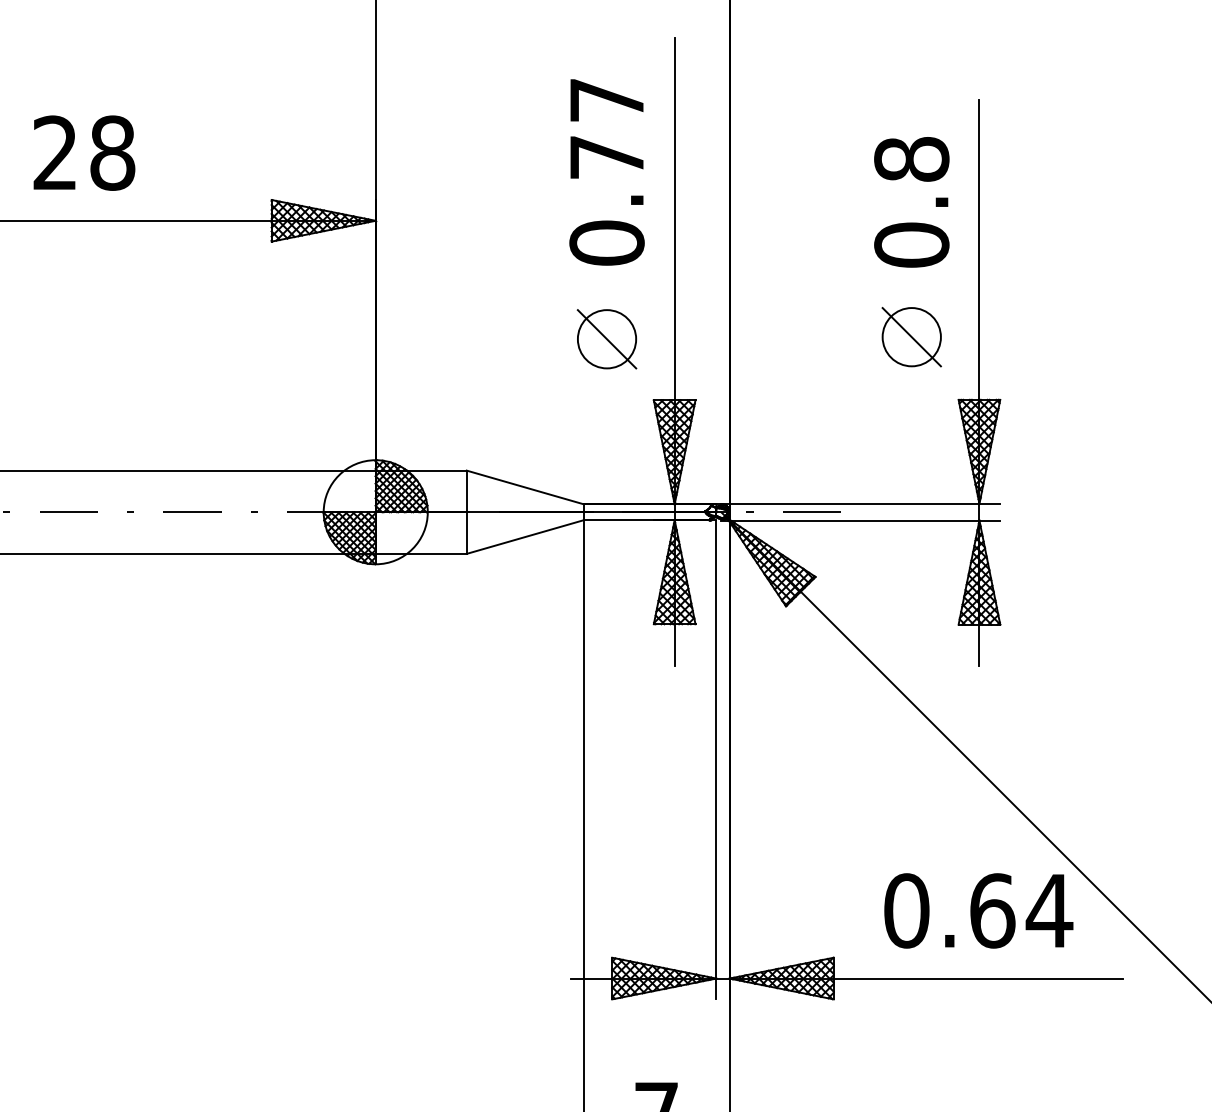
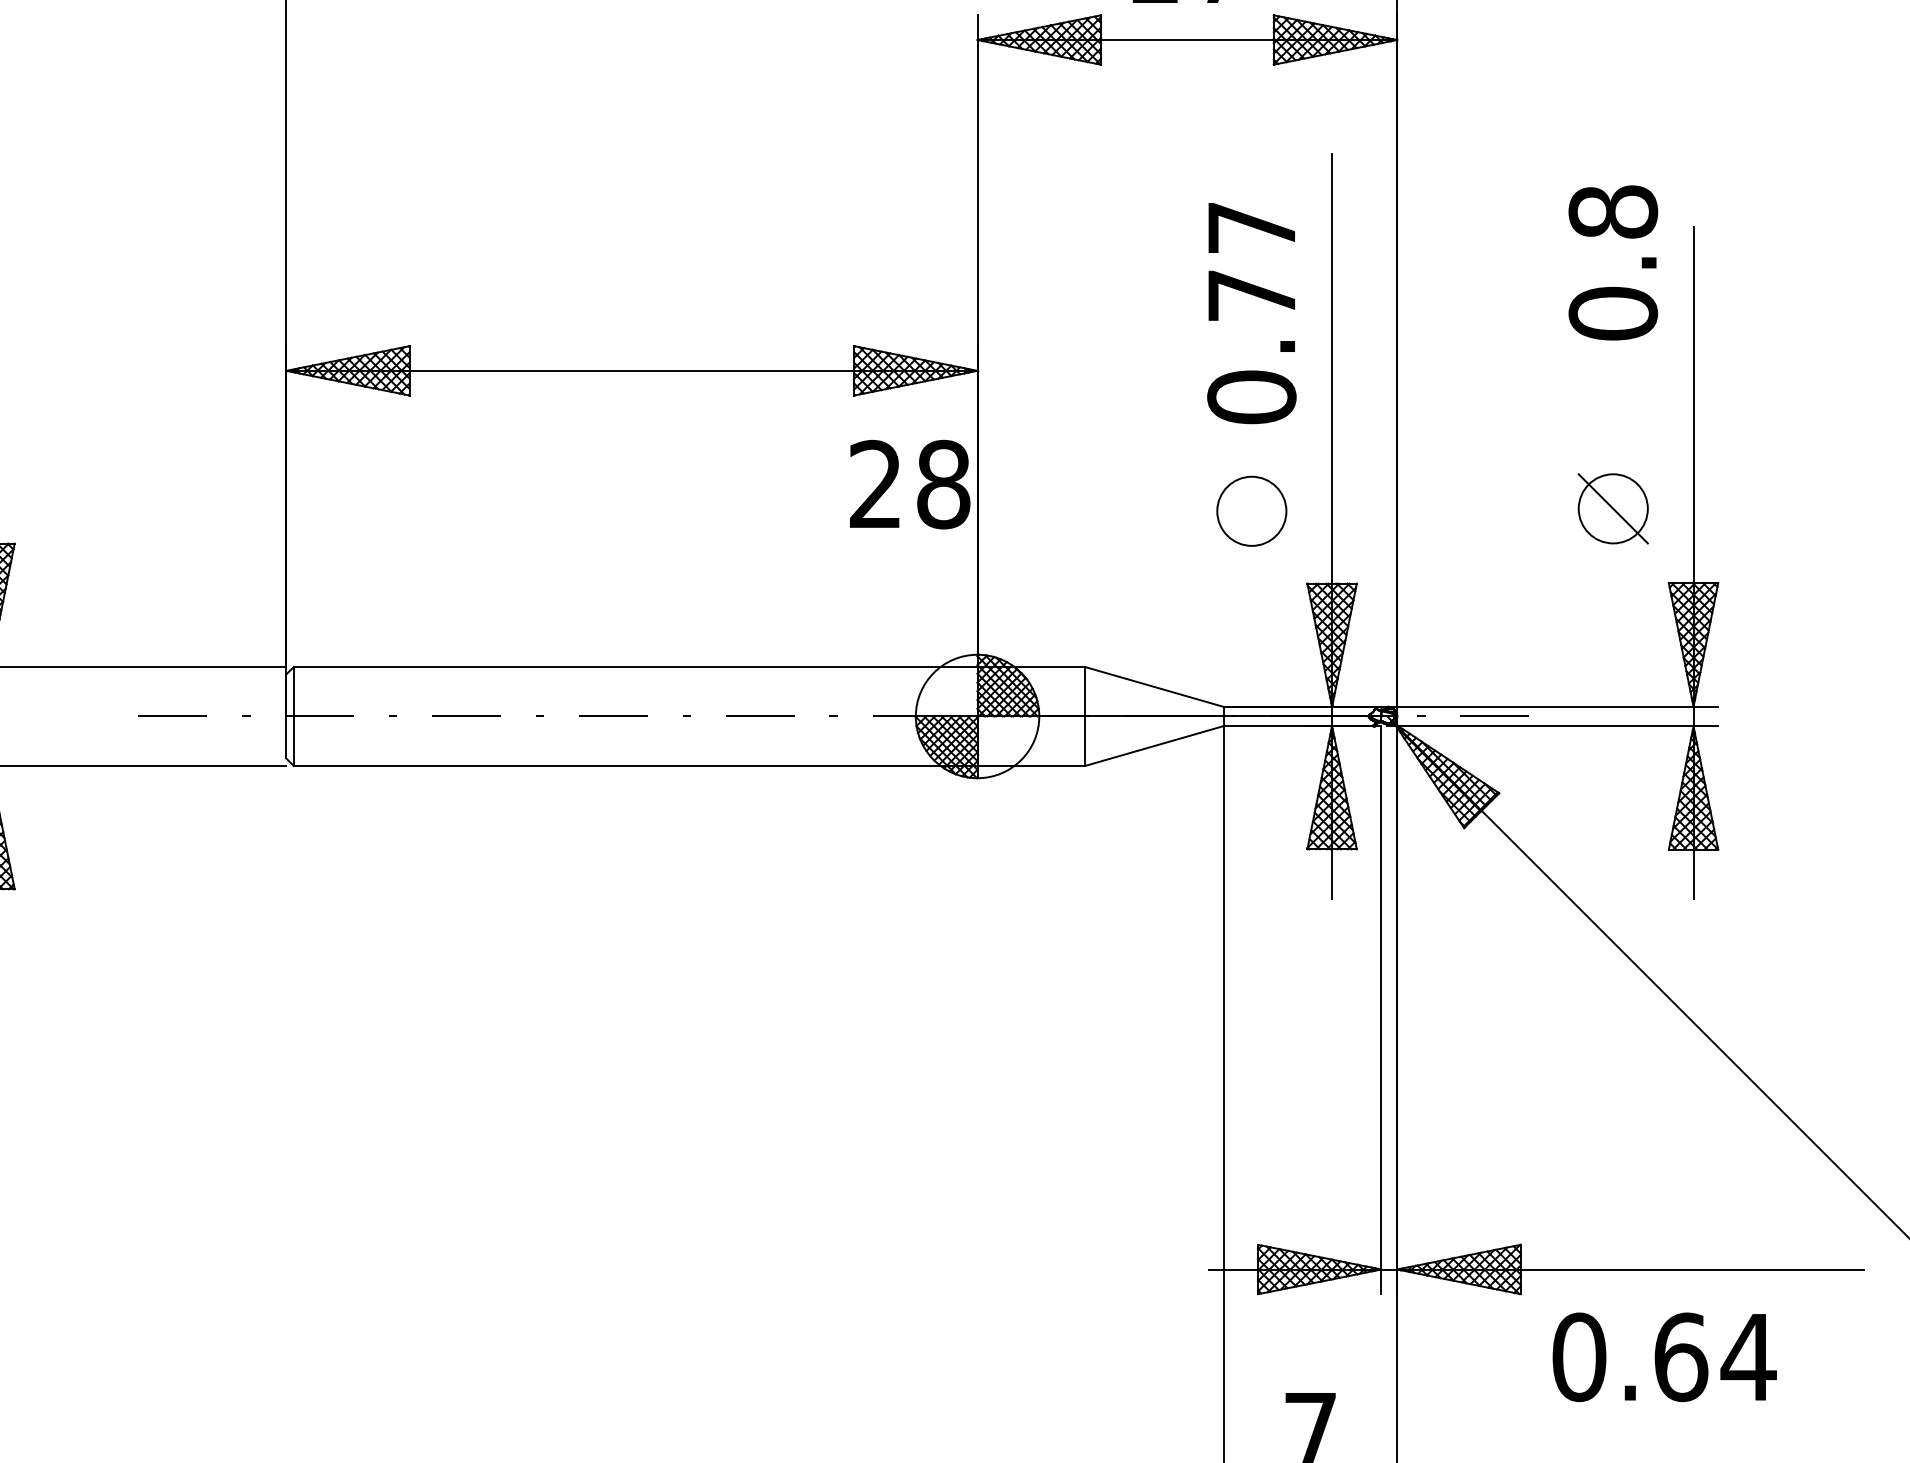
text: (84, 153) -> (910, 484), moved
text: (911, 201) -> (1613, 262), moved
line: (606, 338) -> (1251, 510), removed
text: (978, 911) -> (1664, 1357), moved

